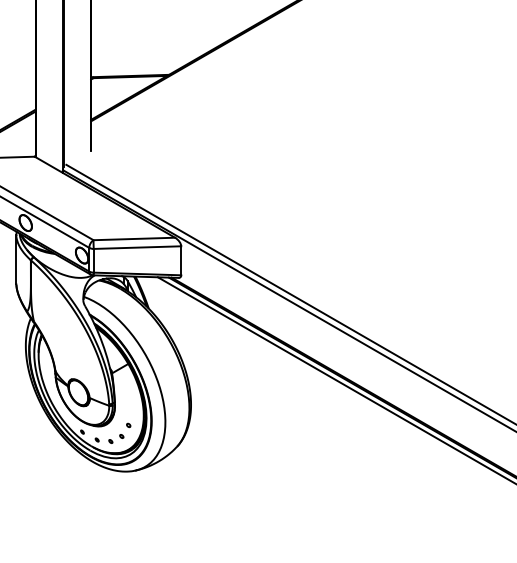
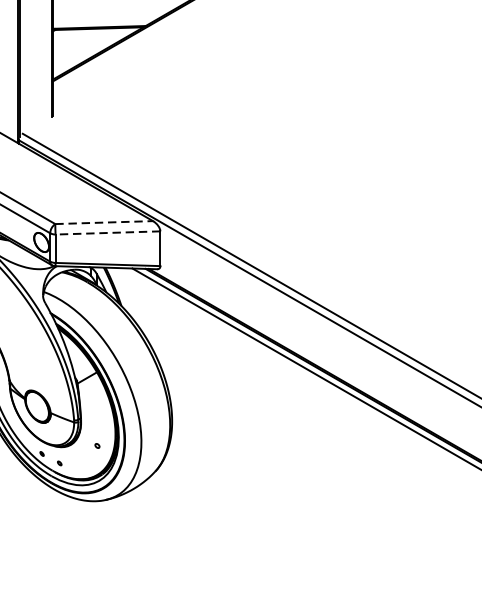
line: (134, 238) -> (104, 222), solid -> dashed
line: (137, 247) -> (107, 232), solid -> dashed
part: (116, 438) -> (82, 461), removed

